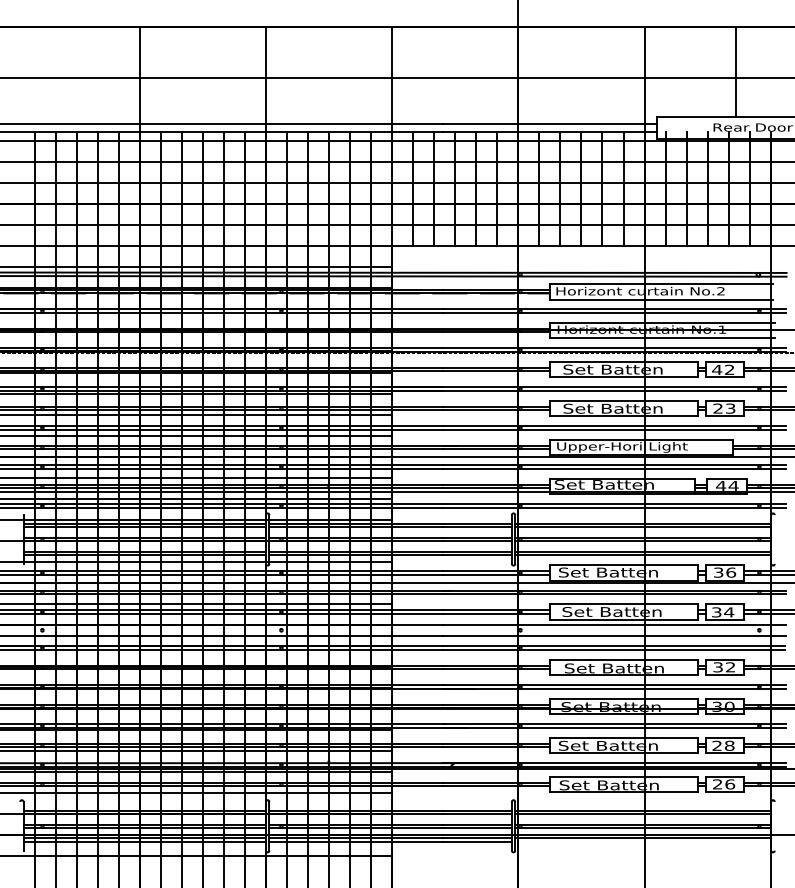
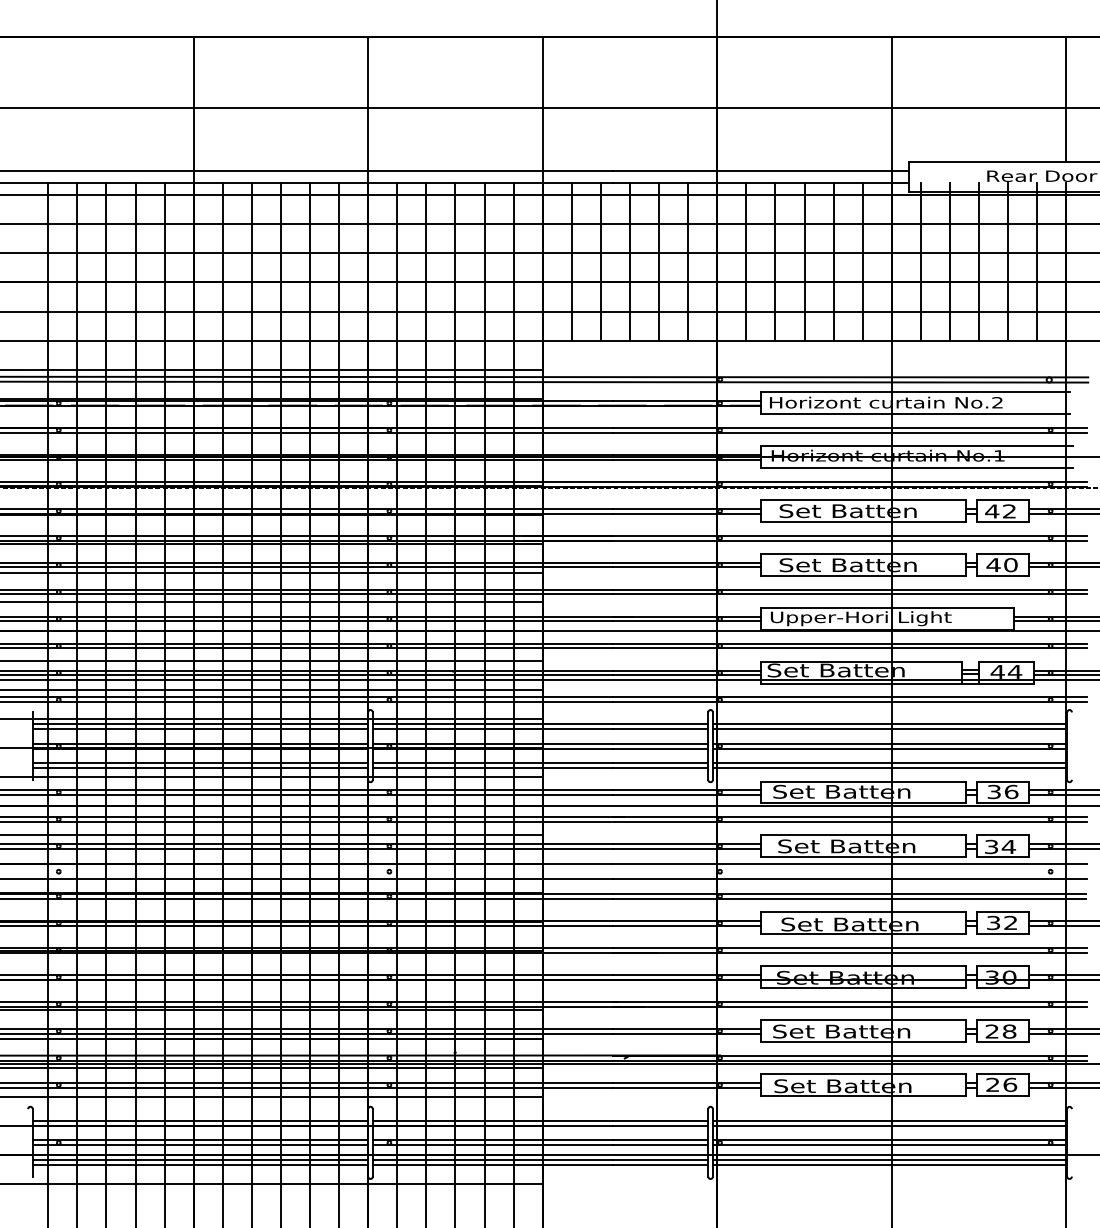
line: (735, 72) -> (1066, 100), moved
text: (724, 408) -> (1002, 564), 23 -> 40
line: (643, 841) -> (890, 1163), added

